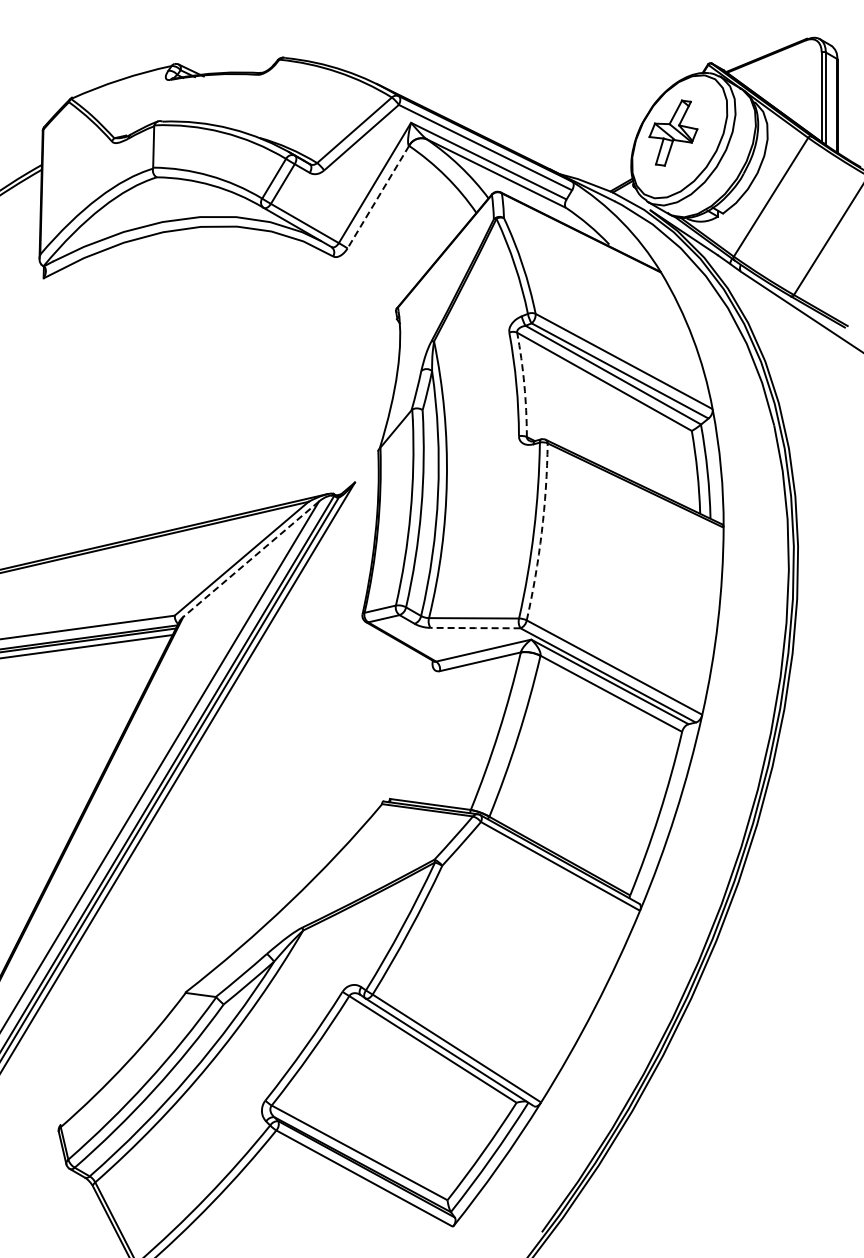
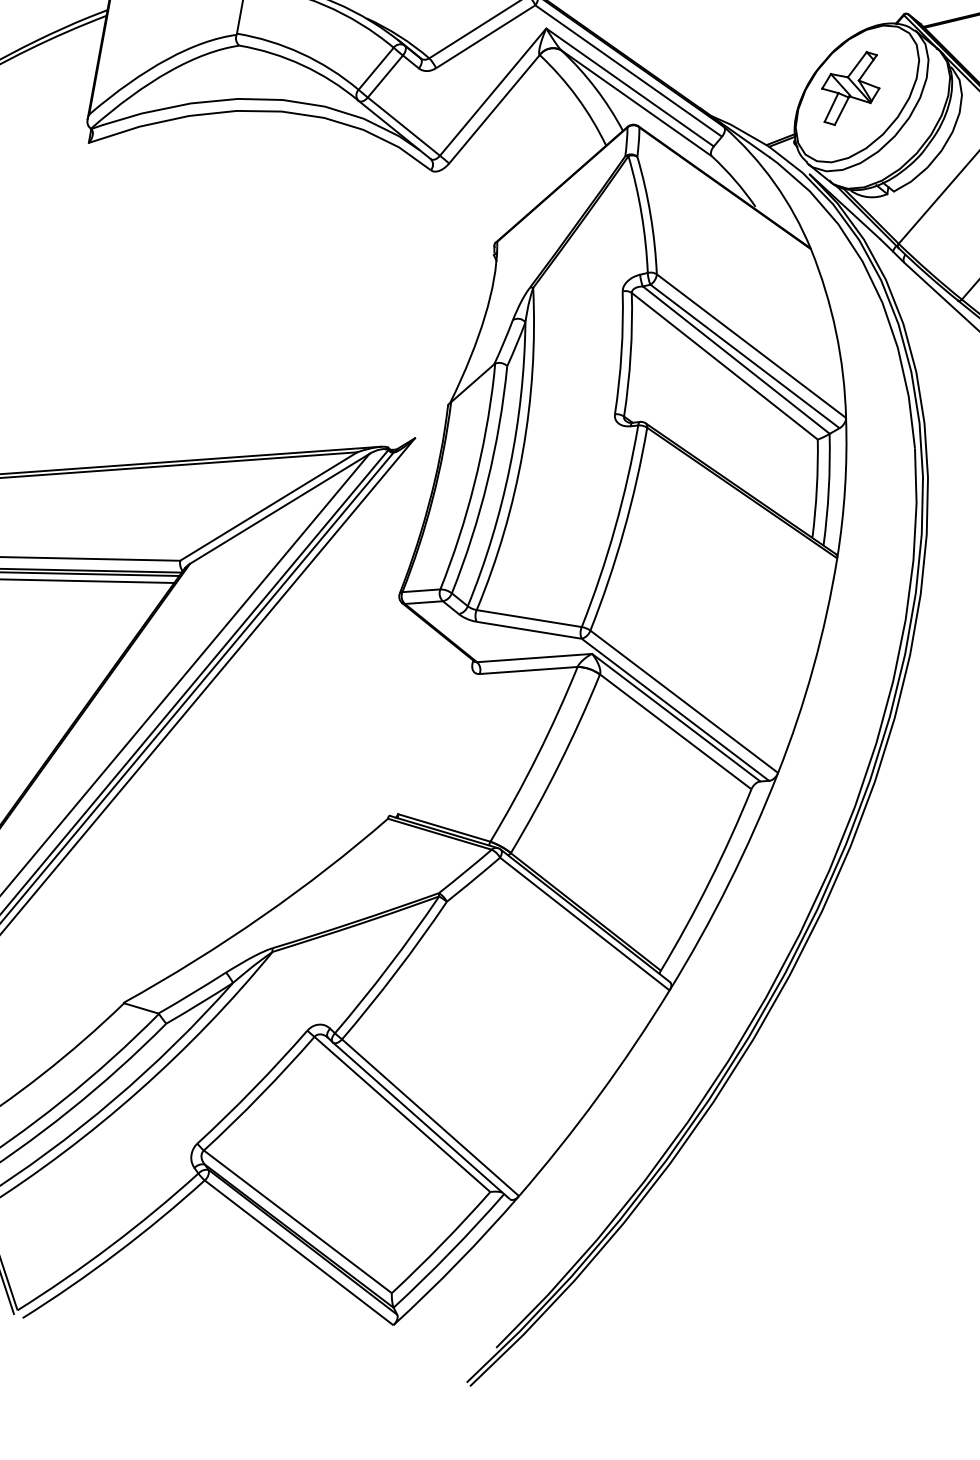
line: (378, 197) -> (494, 109), dashed -> solid
arc: (524, 384) -> (630, 354), dashed -> solid
arc: (541, 532) -> (623, 530), dashed -> solid
line: (250, 559) -> (278, 509), dashed -> solid
line: (475, 628) -> (529, 630), dashed -> solid

